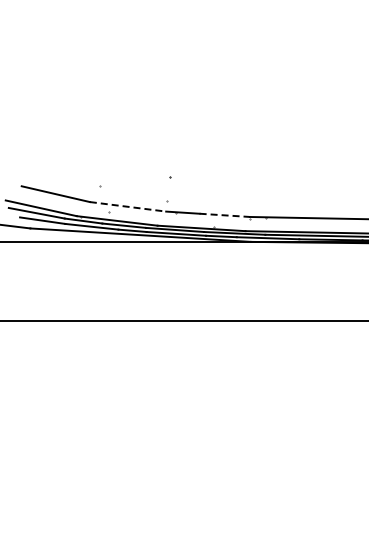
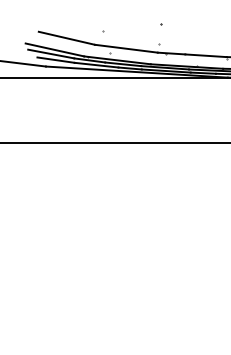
line: (128, 206) -> (126, 48), dashed -> solid
line: (225, 215) -> (206, 55), dashed -> solid

